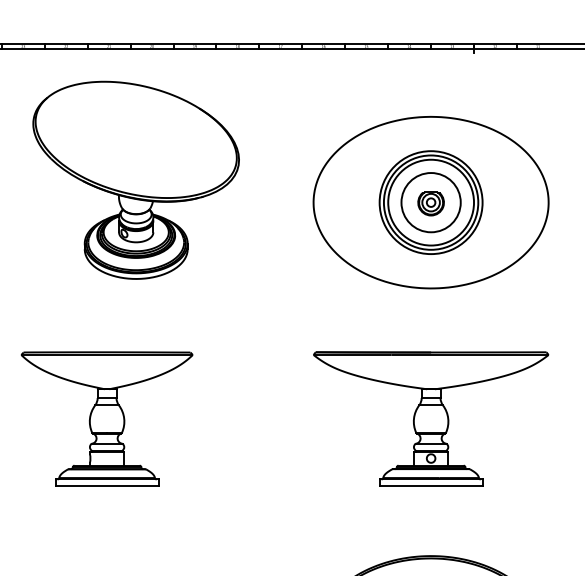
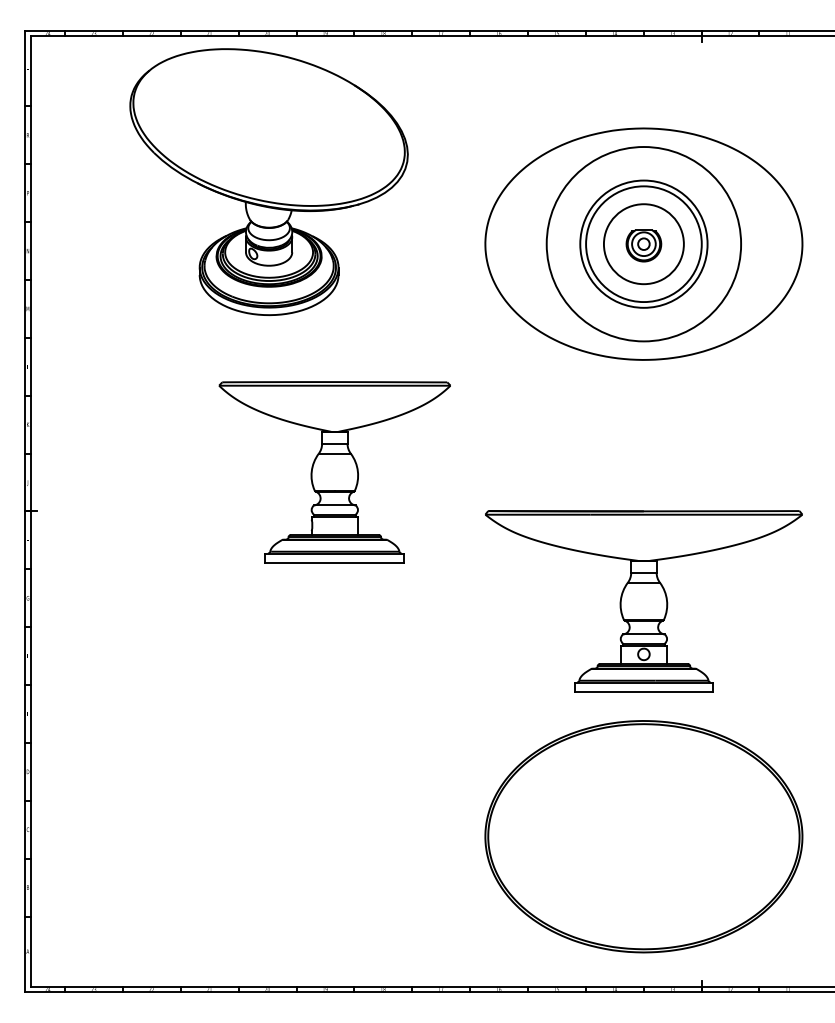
part: (135, 179) -> (268, 181), moved
circle: (430, 202) -> (643, 243), size x1.4
part: (106, 419) -> (334, 472), moved
part: (430, 419) -> (643, 601), moved

